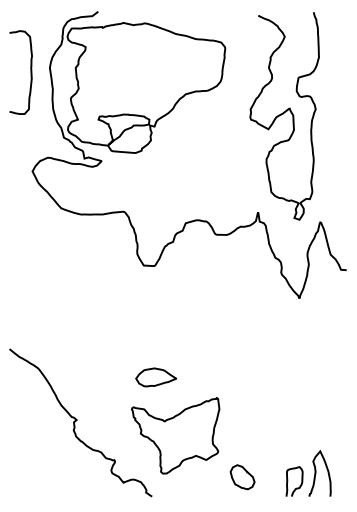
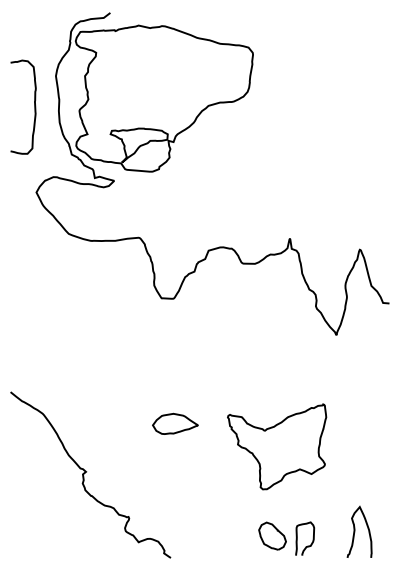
curve: (30, 72) -> (34, 107), moved
curve: (283, 114) -> (318, 128), removed
part: (175, 435) -> (276, 446), moved
curve: (288, 481) -> (298, 538), moved

